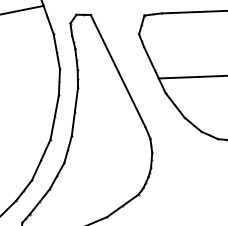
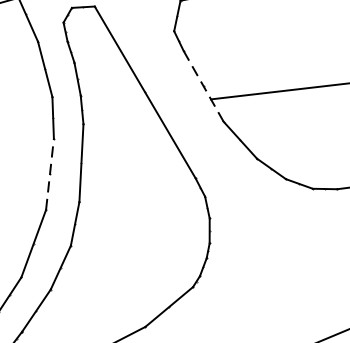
line: (155, 70) -> (204, 87), solid -> dashed
line: (54, 116) -> (49, 172), solid -> dashed

